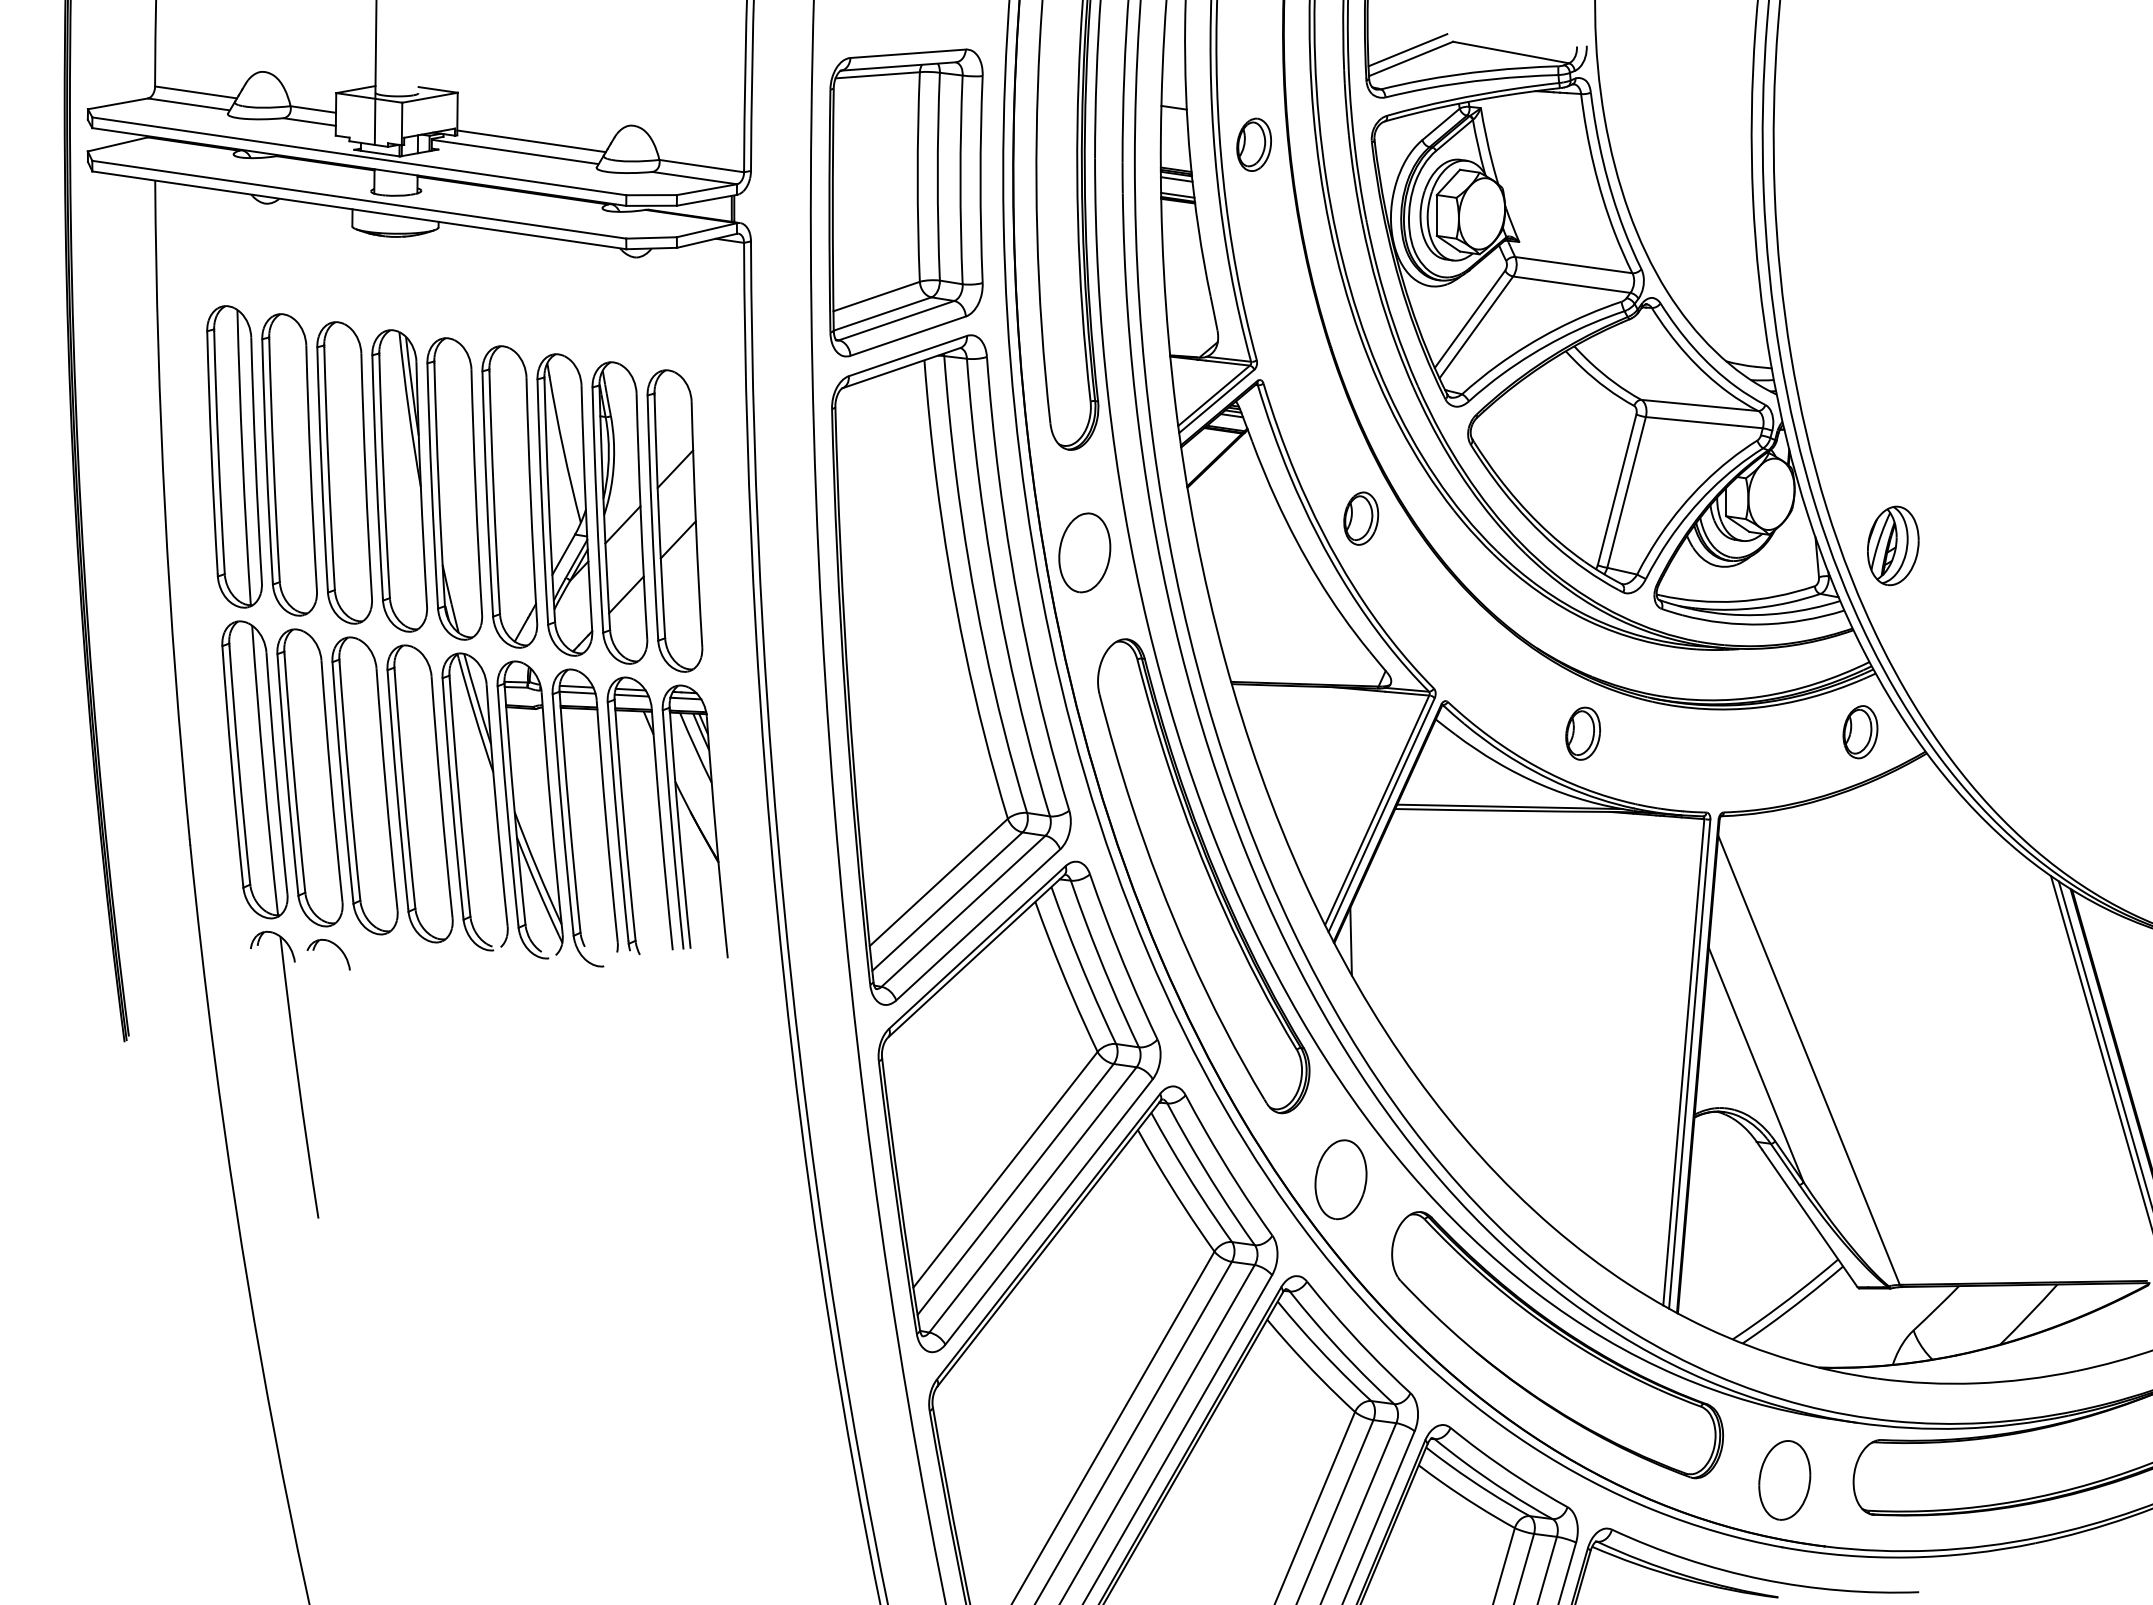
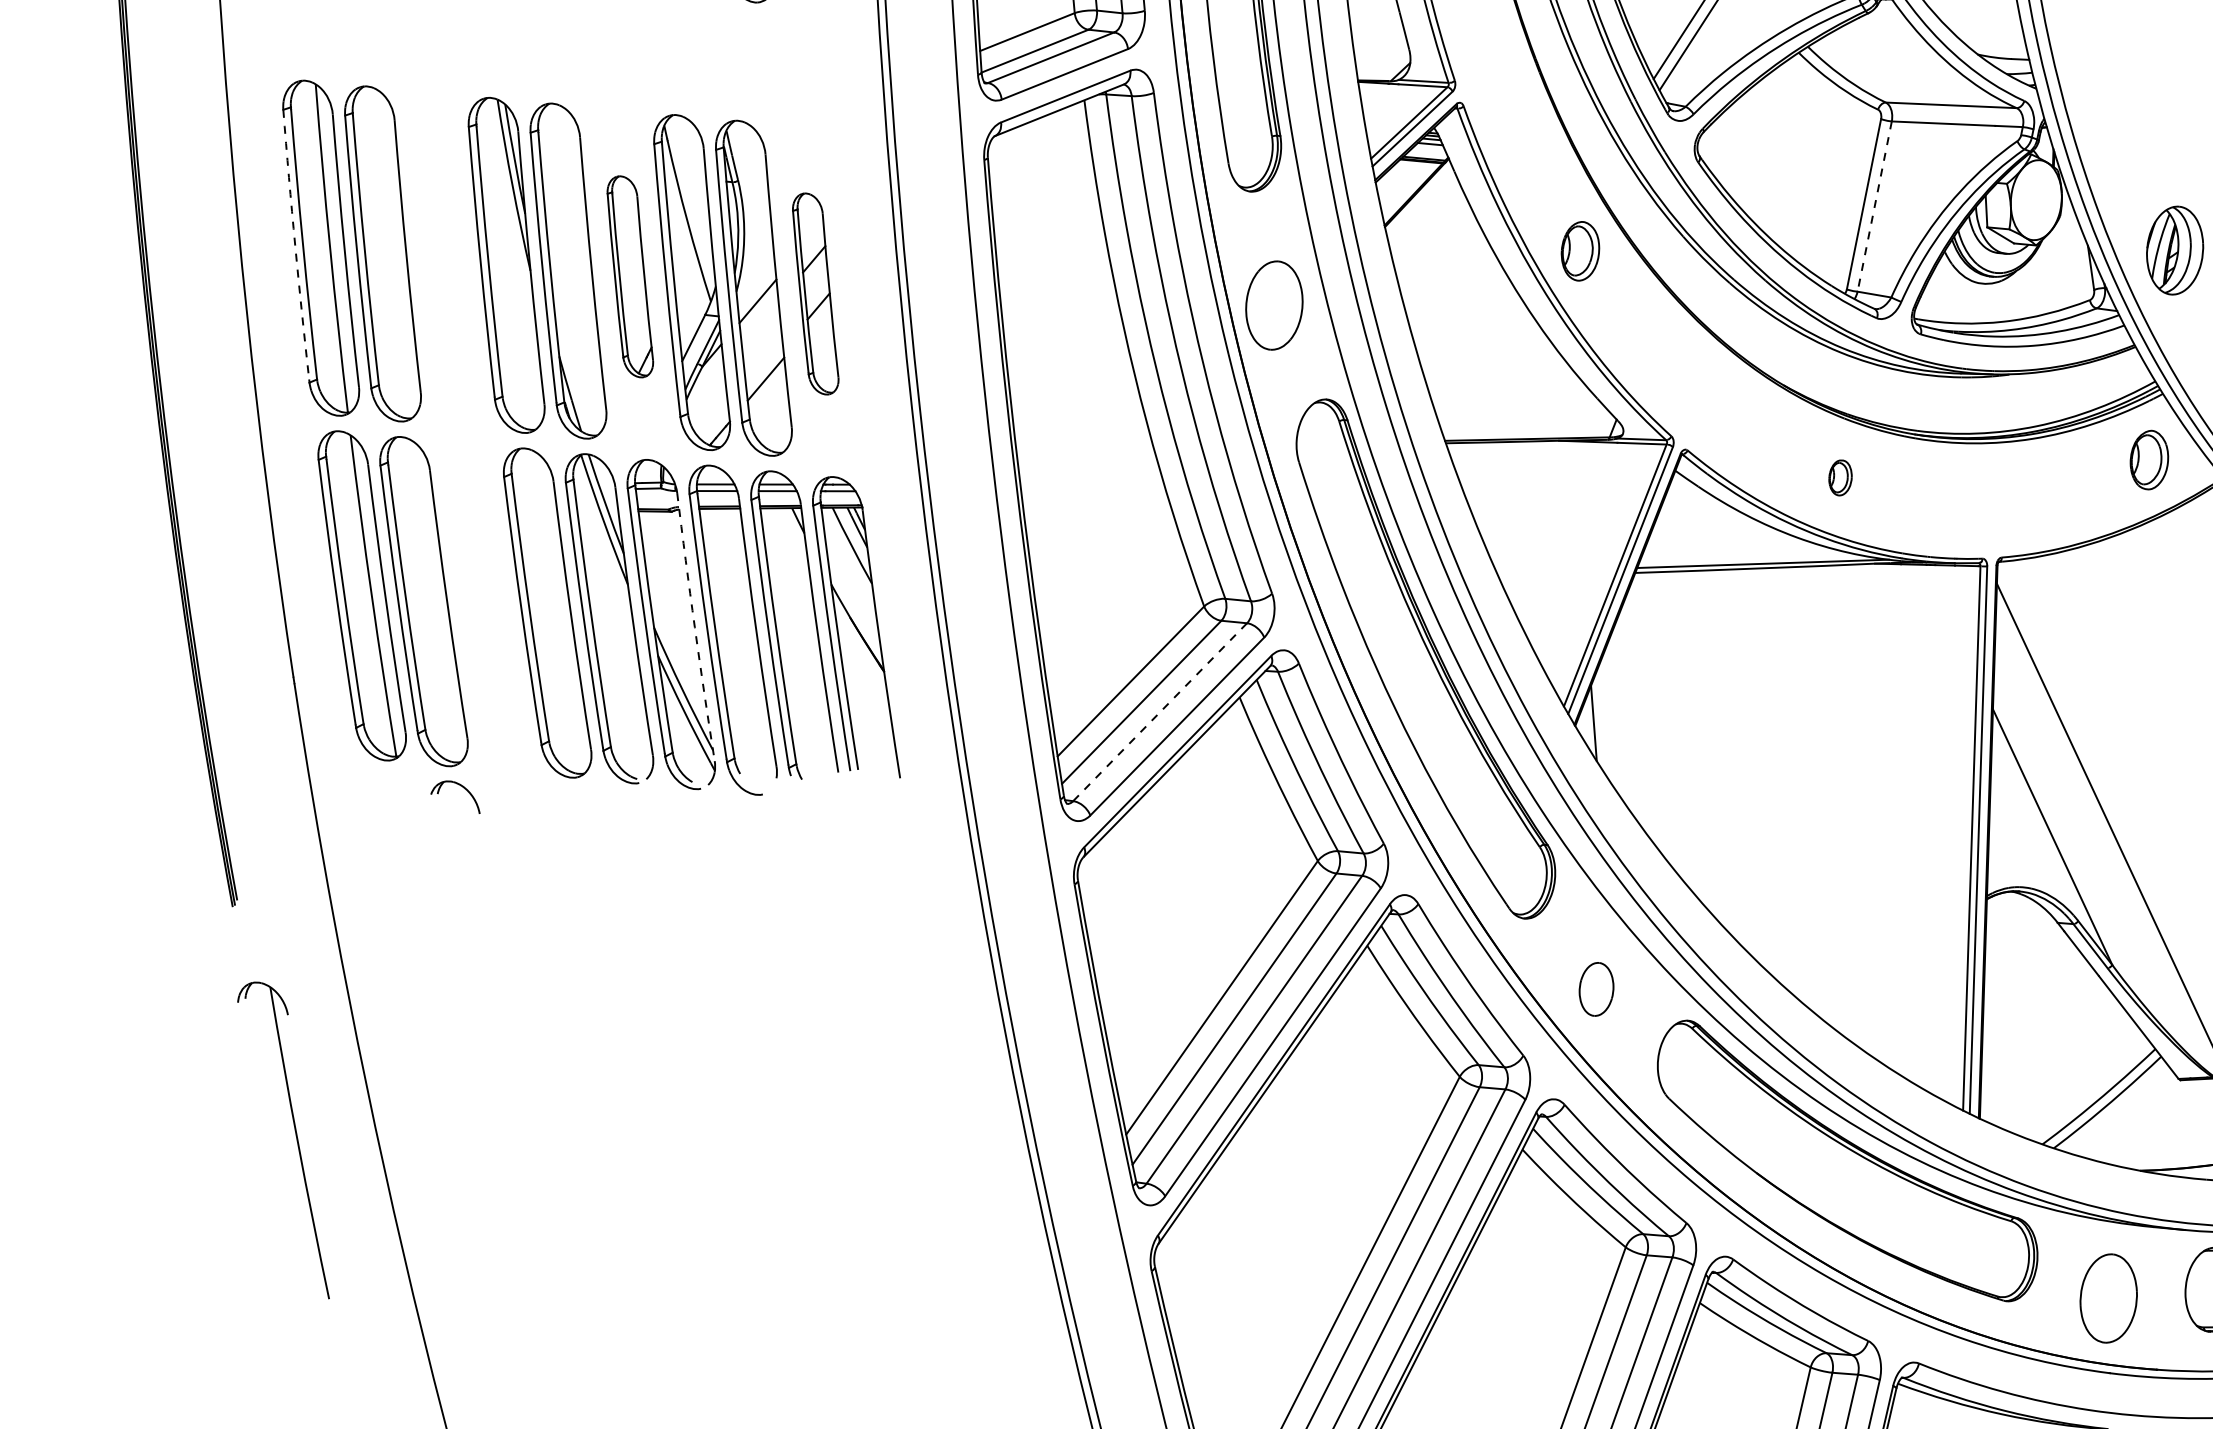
arc: (211, 452) -> (295, 244), solid -> dashed
part: (344, 472) -> (444, 259), removed
line: (1626, 492) -> (1874, 206), solid -> dashed
part: (509, 496) -> (629, 276), size x0.6
part: (674, 520) -> (815, 293), size x0.6
part: (1583, 733) -> (1840, 477), size x0.6
part: (364, 785) -> (485, 606), removed
arc: (551, 813) -> (695, 627), solid -> dashed
line: (963, 911) -> (1160, 712), solid -> dashed
part: (296, 1074) -> (296, 1139), moved
part: (1340, 1179) -> (1595, 989), size x0.6

